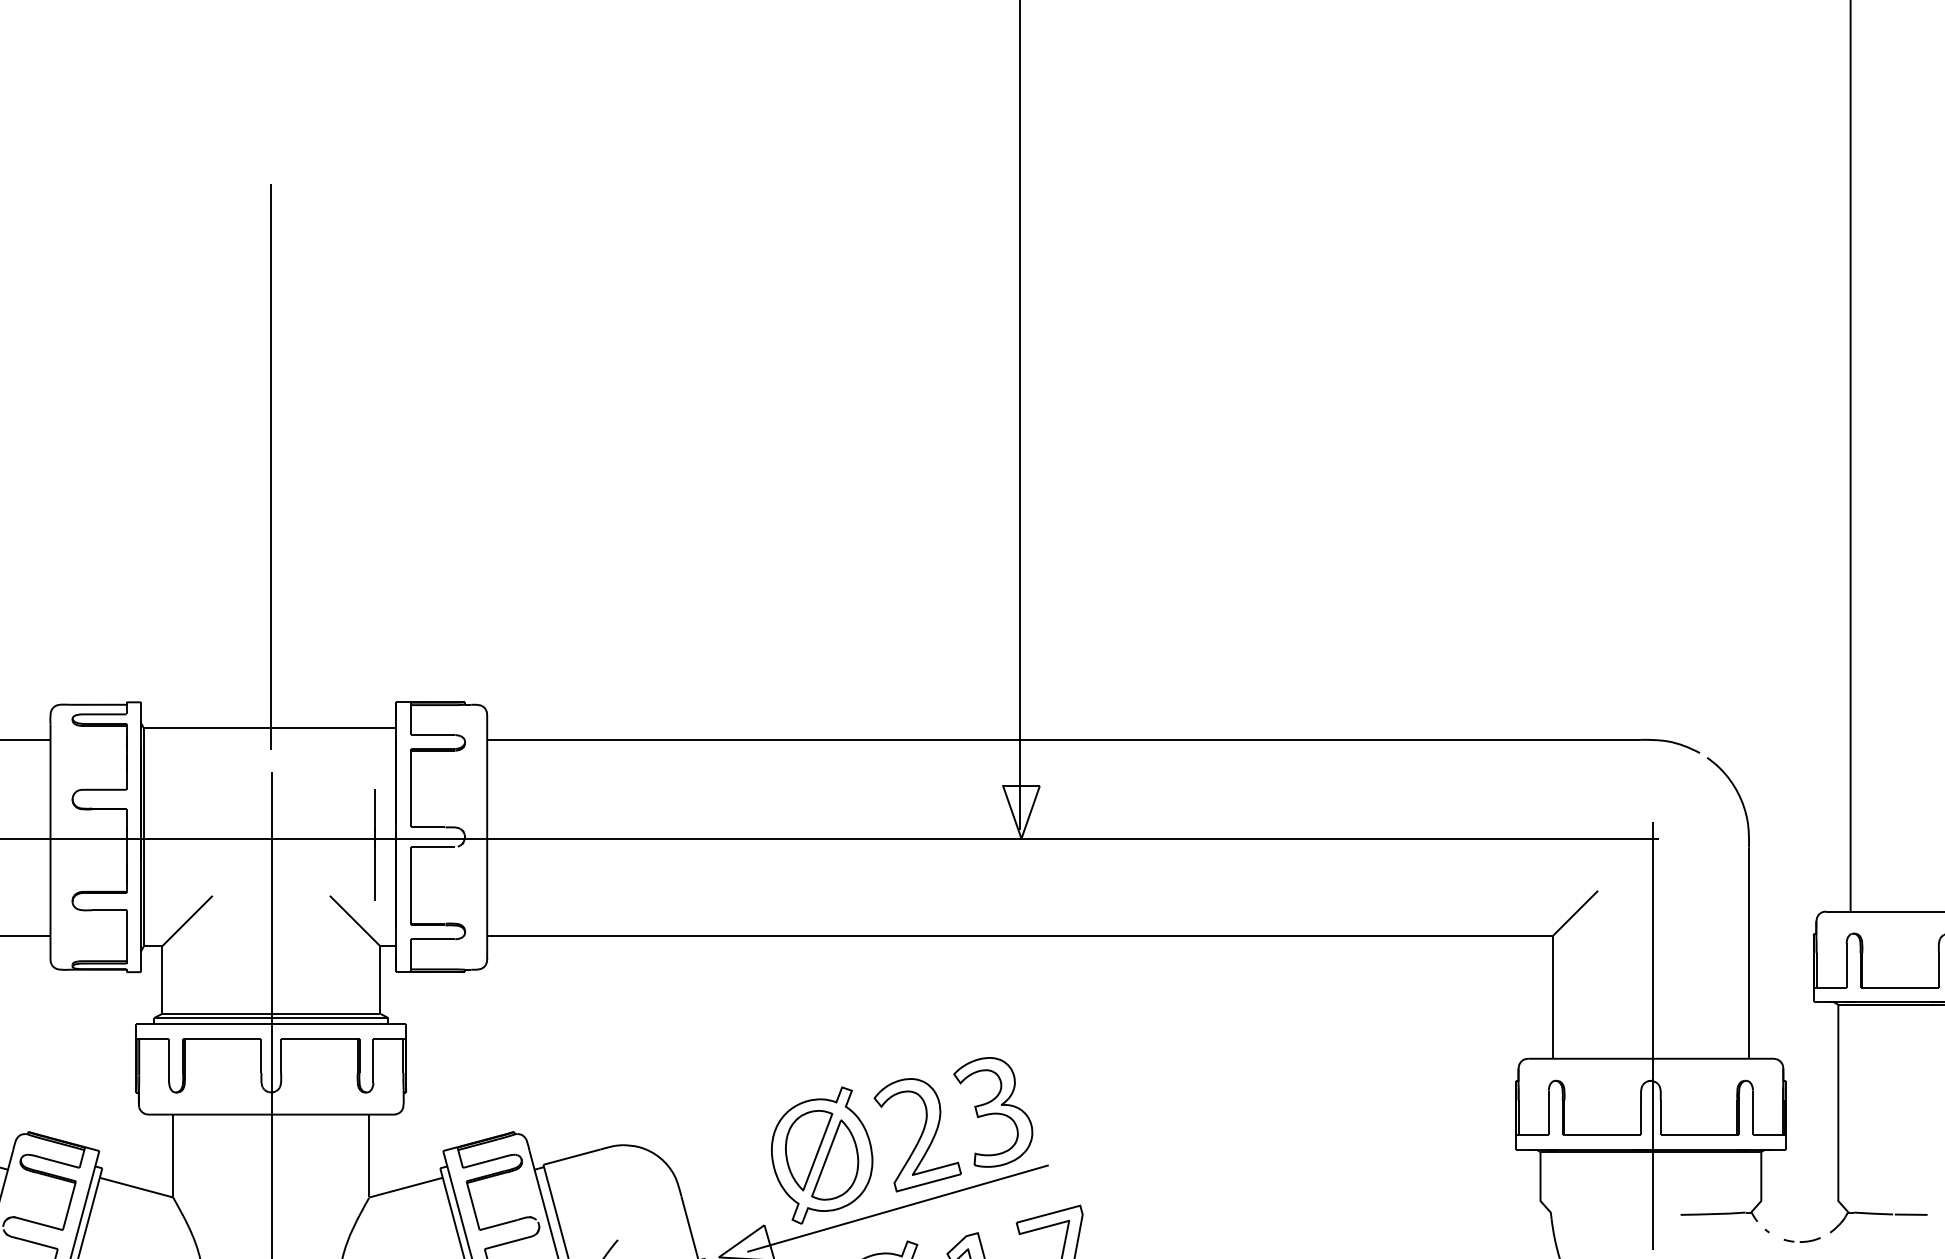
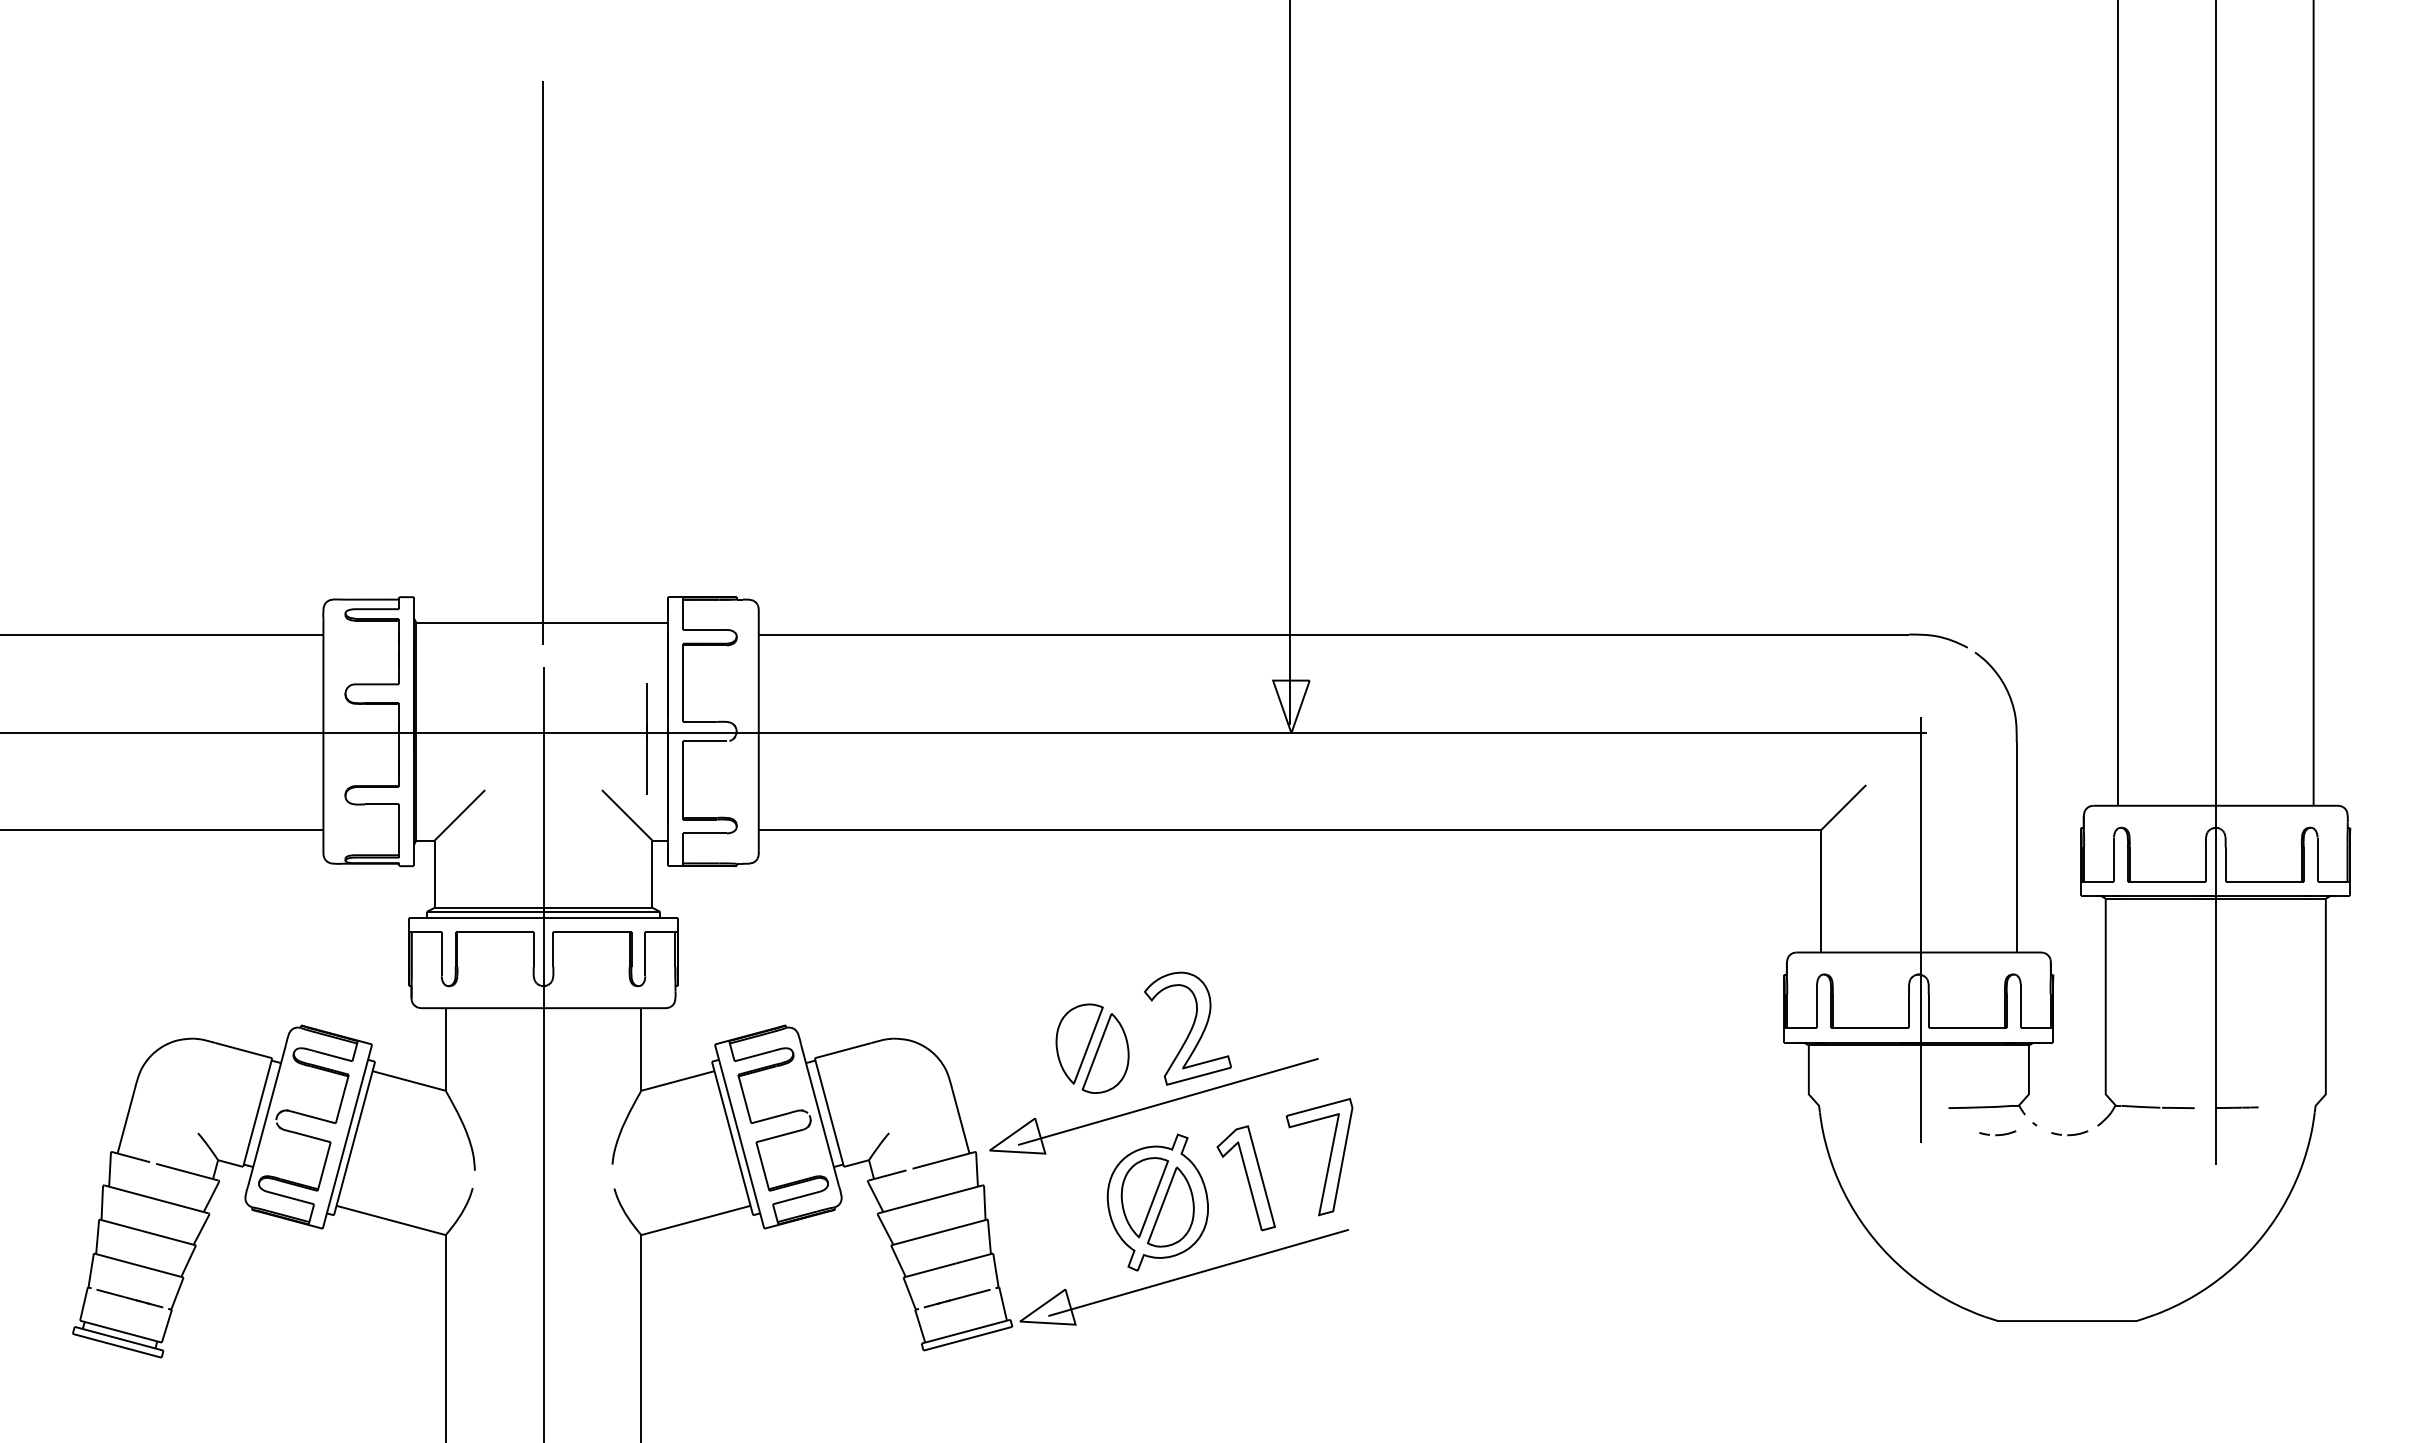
part: (993, 1111) -> (1263, 1005), removed
part: (821, 1155) -> (1092, 1048), removed
part: (1729, 1240) -> (1997, 1133), added

